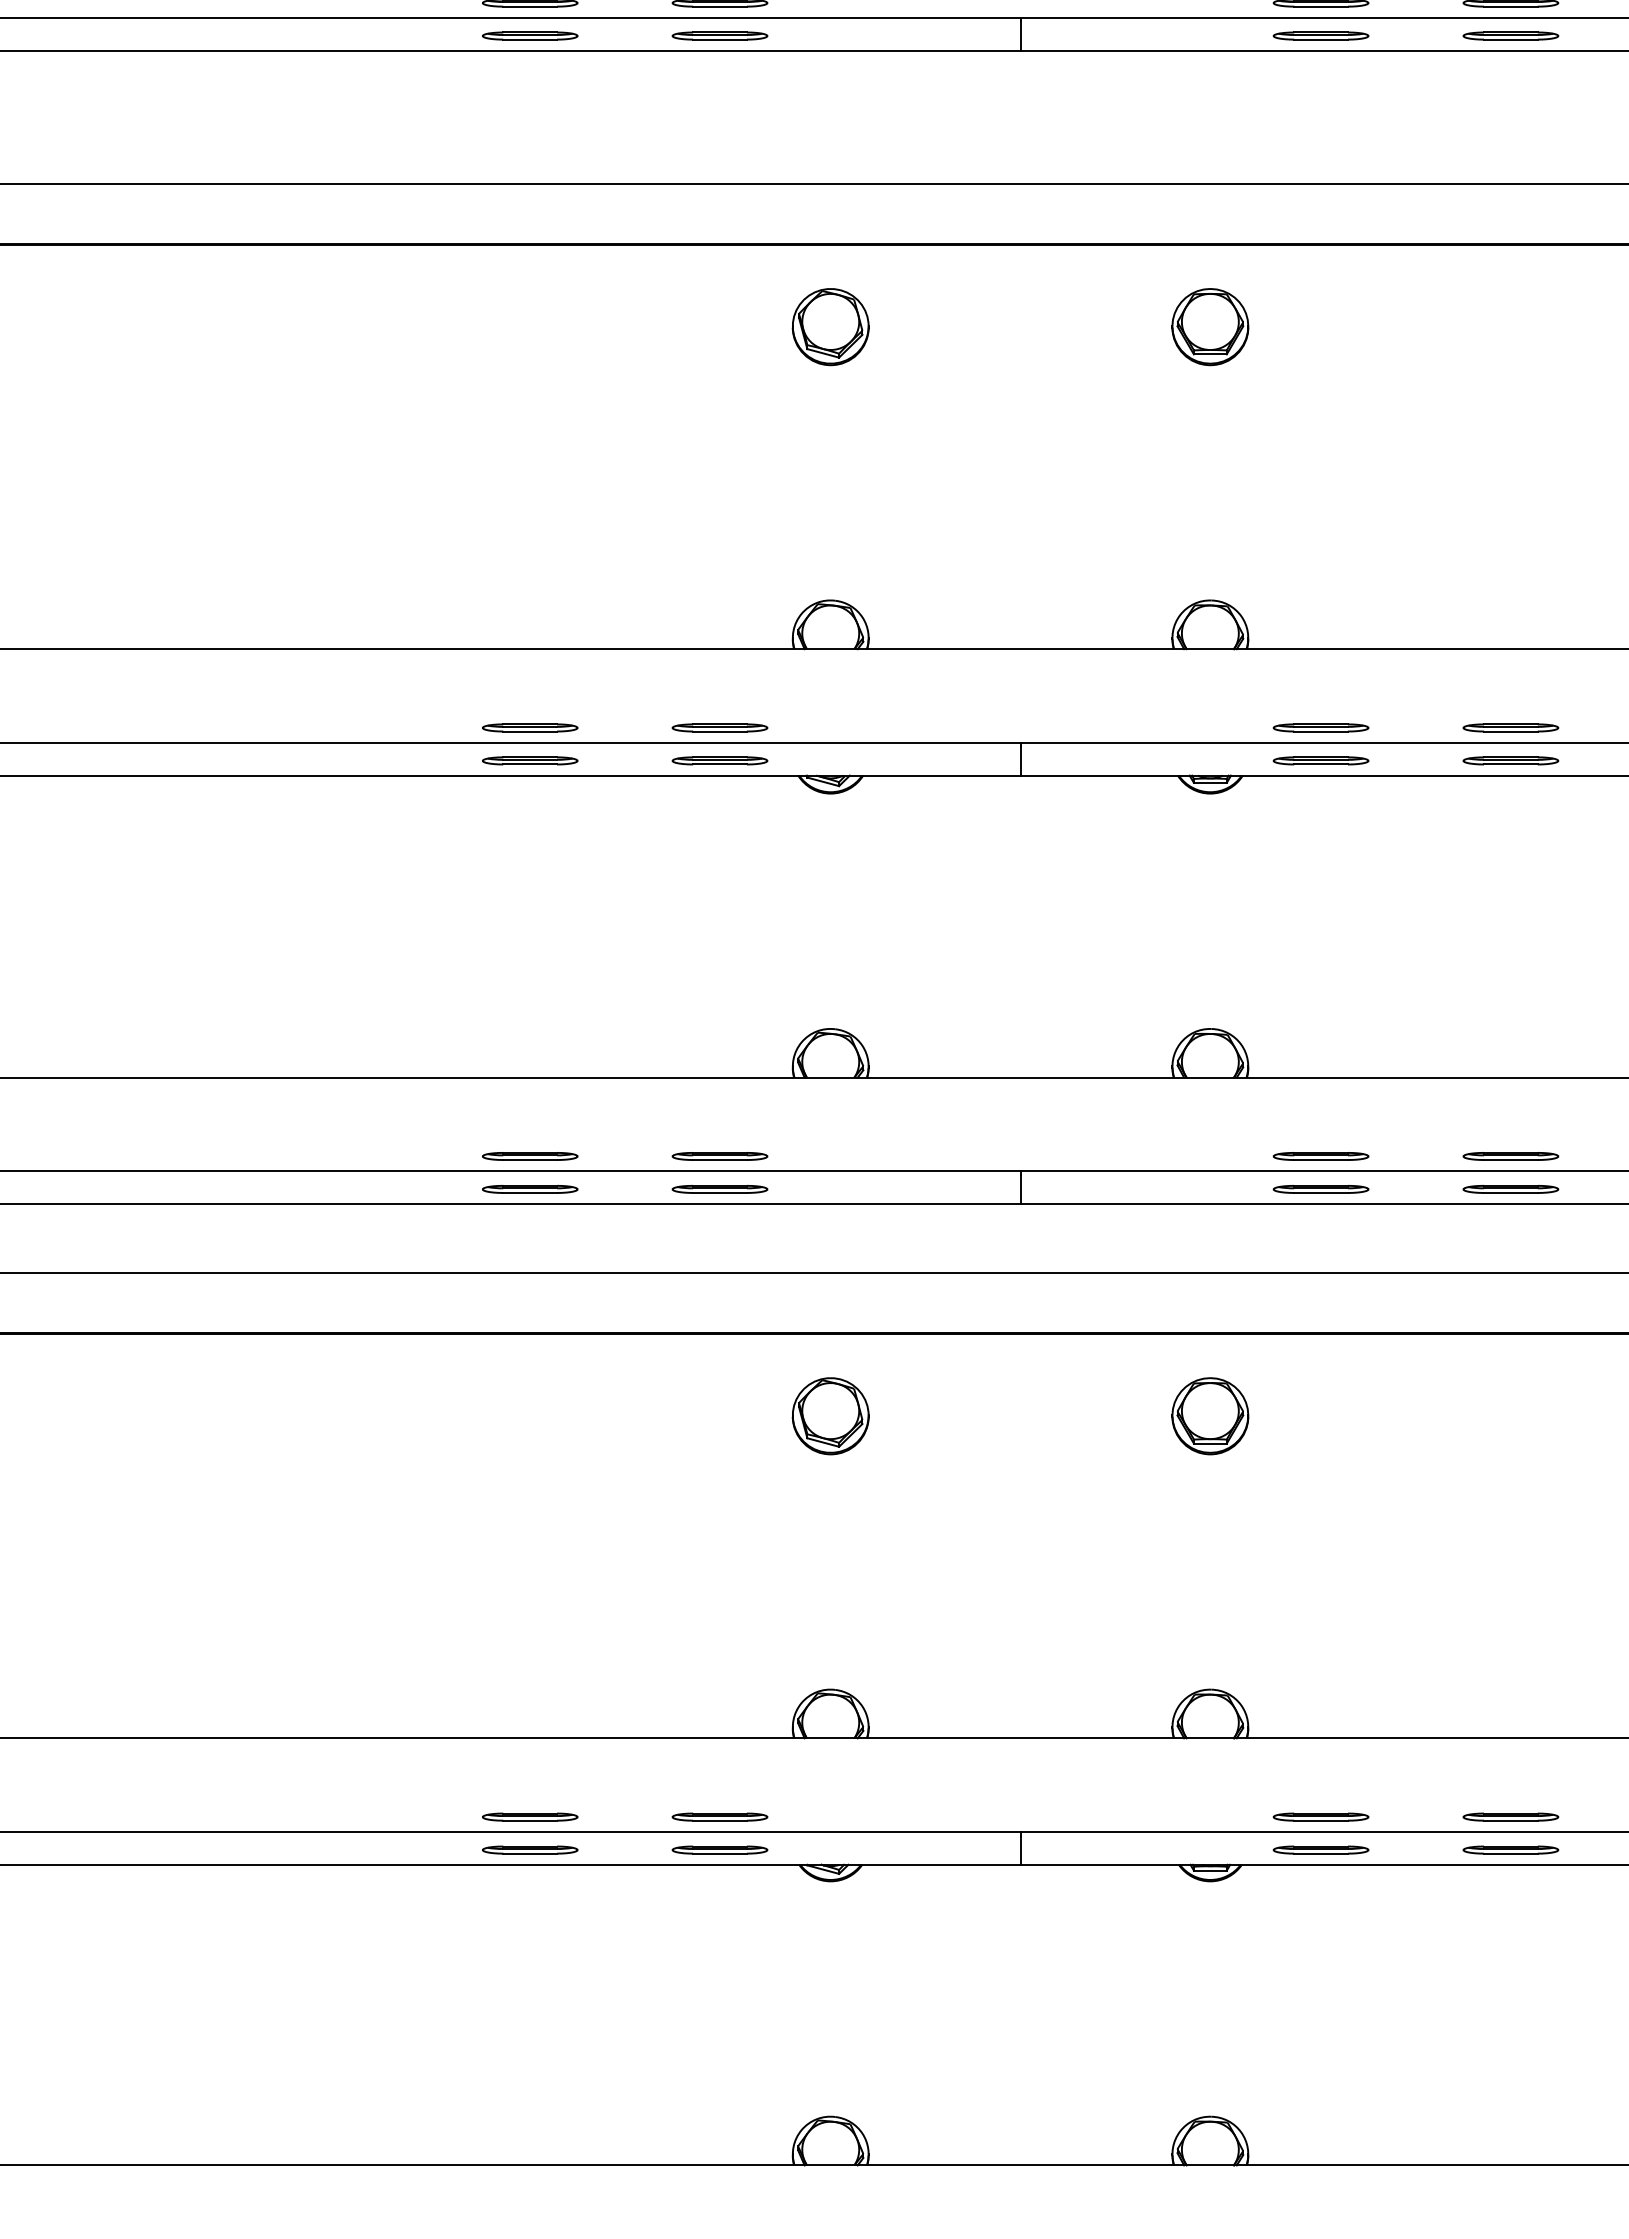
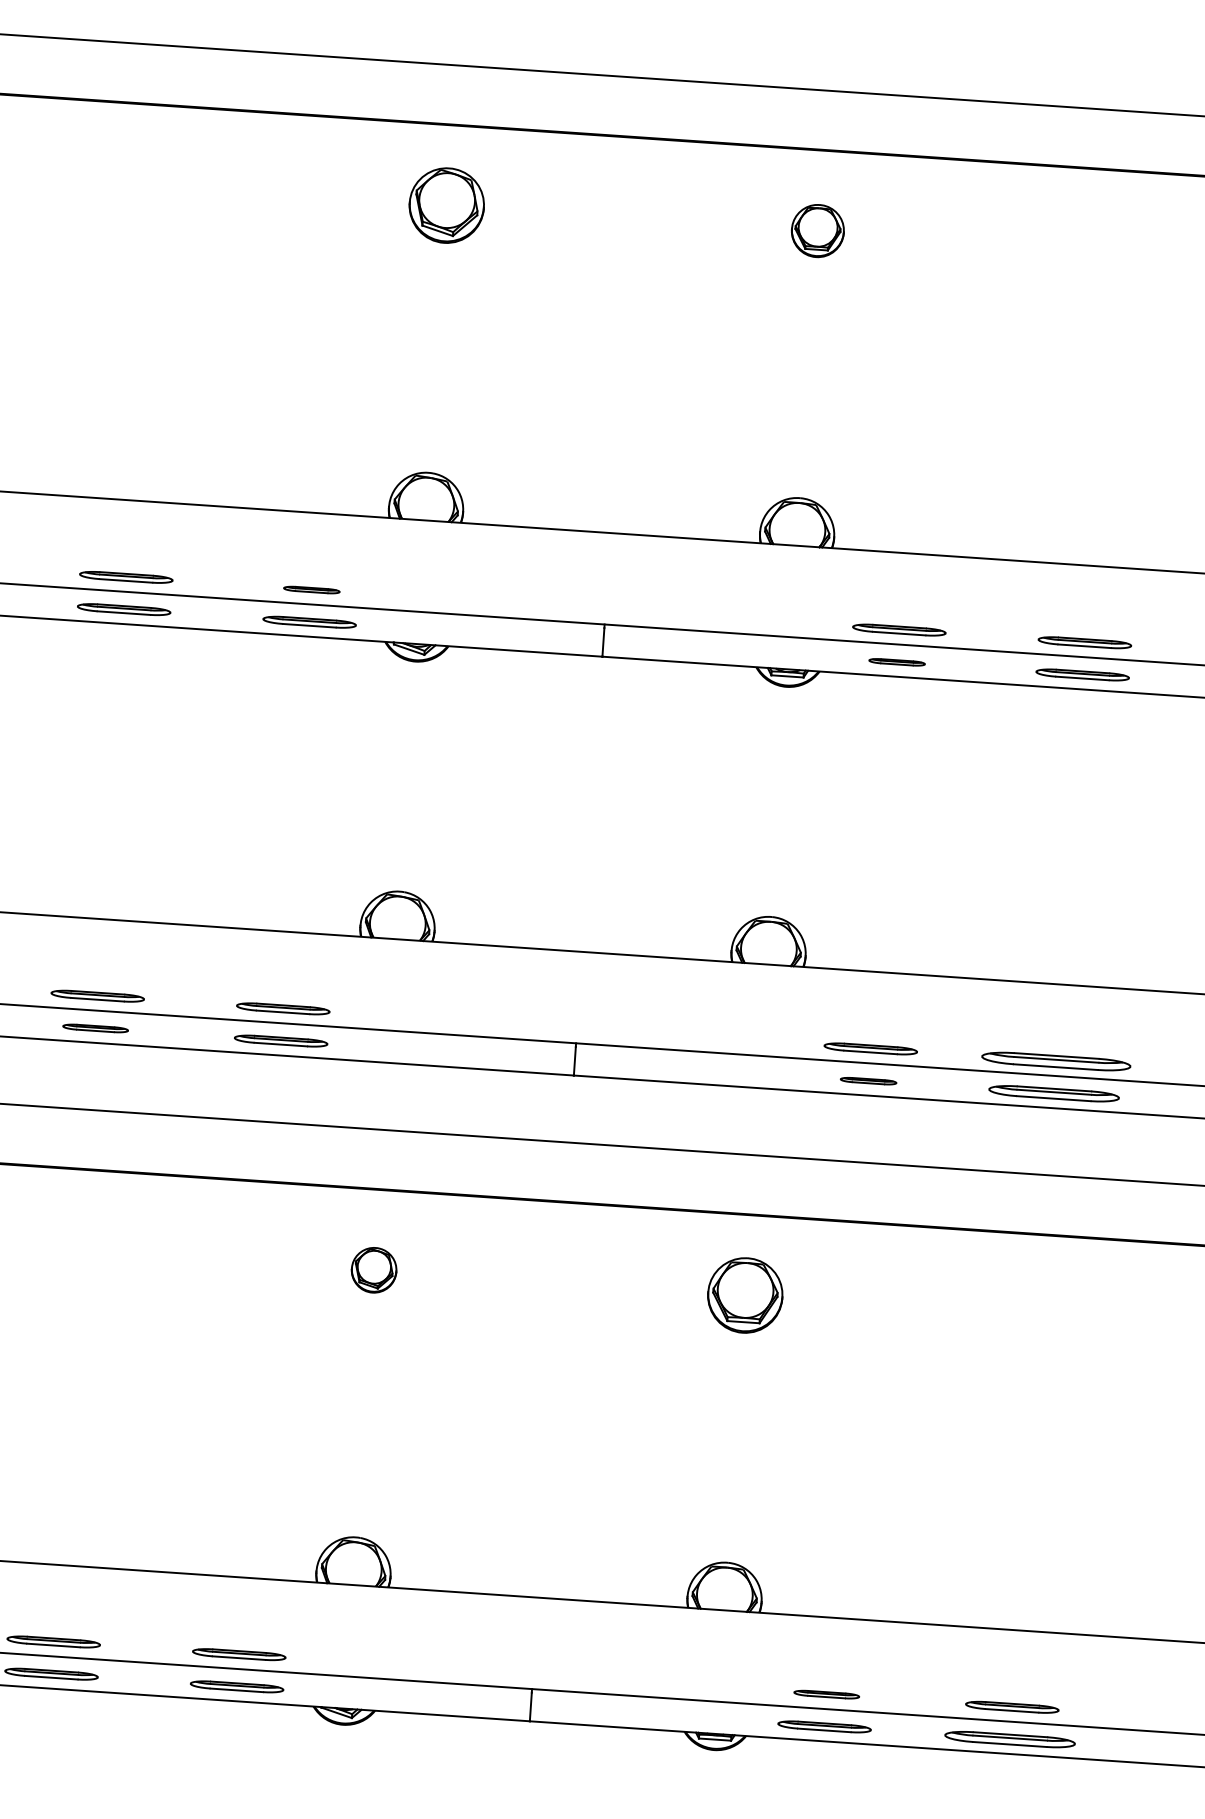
part: (1210, 327) -> (817, 231), size x0.7
part: (719, 727) -> (311, 589), size x0.6
part: (1320, 760) -> (896, 661), size x0.6
part: (1510, 1156) -> (1055, 1061), size x1.6
part: (530, 1189) -> (95, 1028), size x0.7
part: (1320, 1189) -> (868, 1081), size x0.6
part: (1510, 1189) -> (1053, 1093), size x1.4
part: (830, 1416) -> (373, 1270), size x0.6
part: (1320, 1816) -> (826, 1694), size x0.7
part: (1510, 1849) -> (1009, 1738), size x1.4

